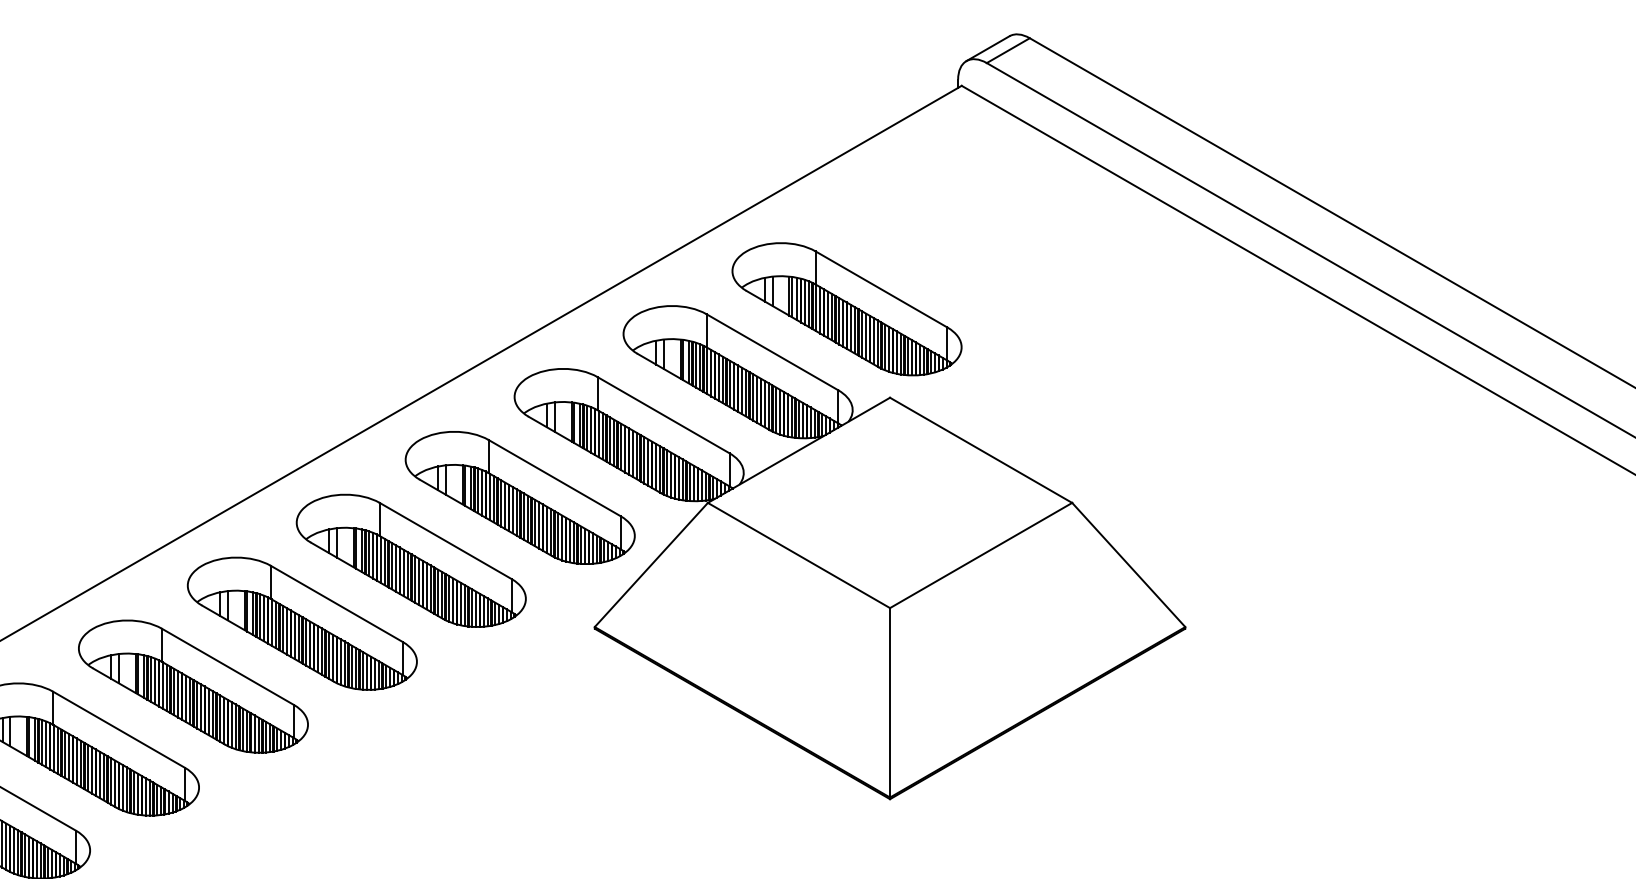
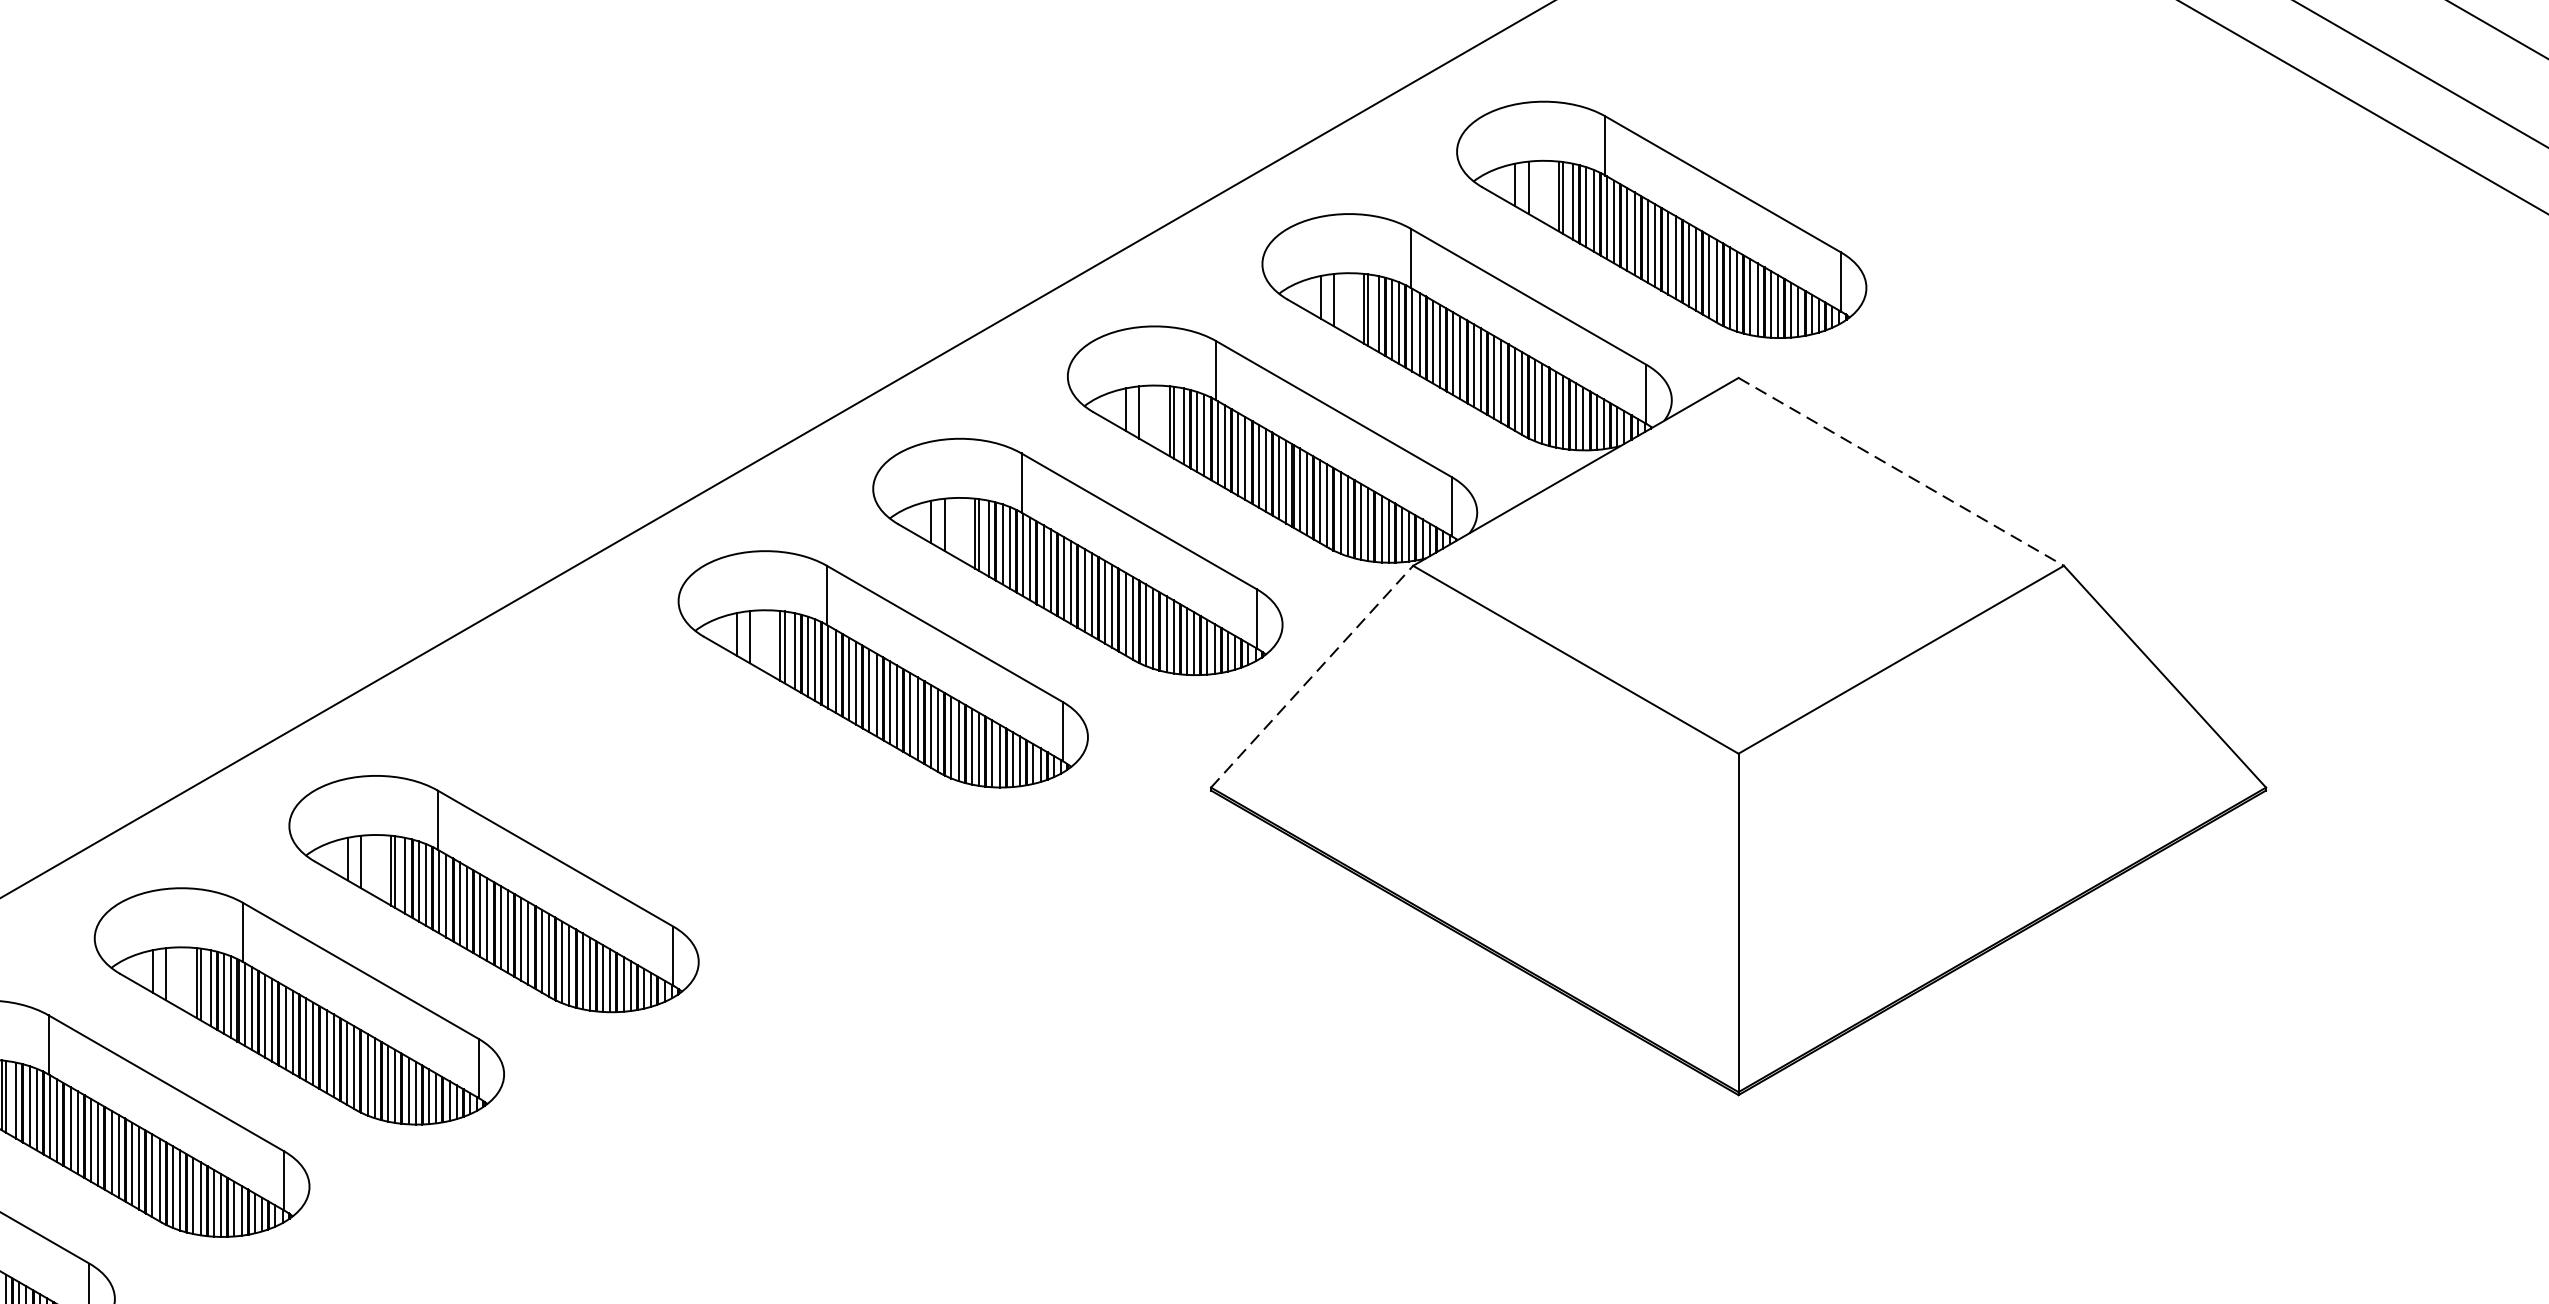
line: (981, 450) -> (1901, 472), solid -> dashed
line: (651, 564) -> (1312, 675), solid -> dashed
part: (302, 623) -> (688, 781), removed

